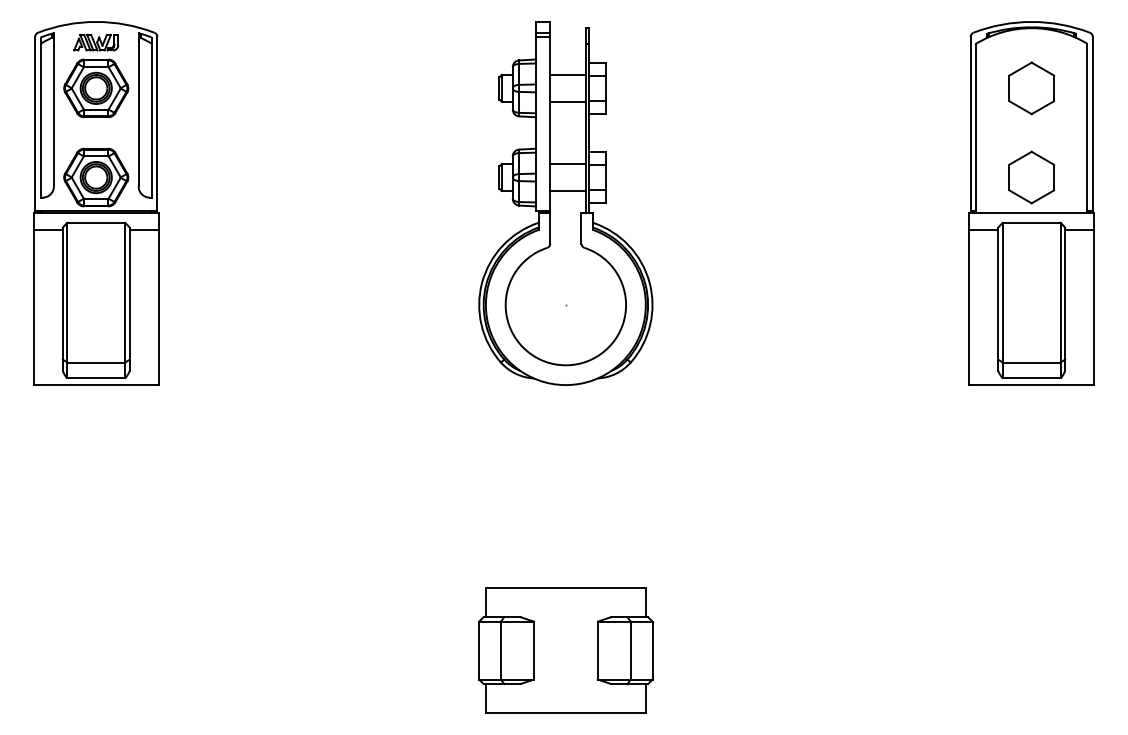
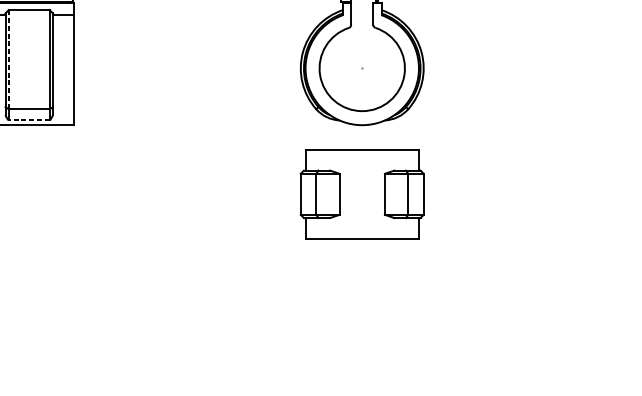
line: (67, 292) -> (8, 59), solid -> dashed
line: (96, 378) -> (29, 120), solid -> dashed
part: (565, 650) -> (361, 194), moved

